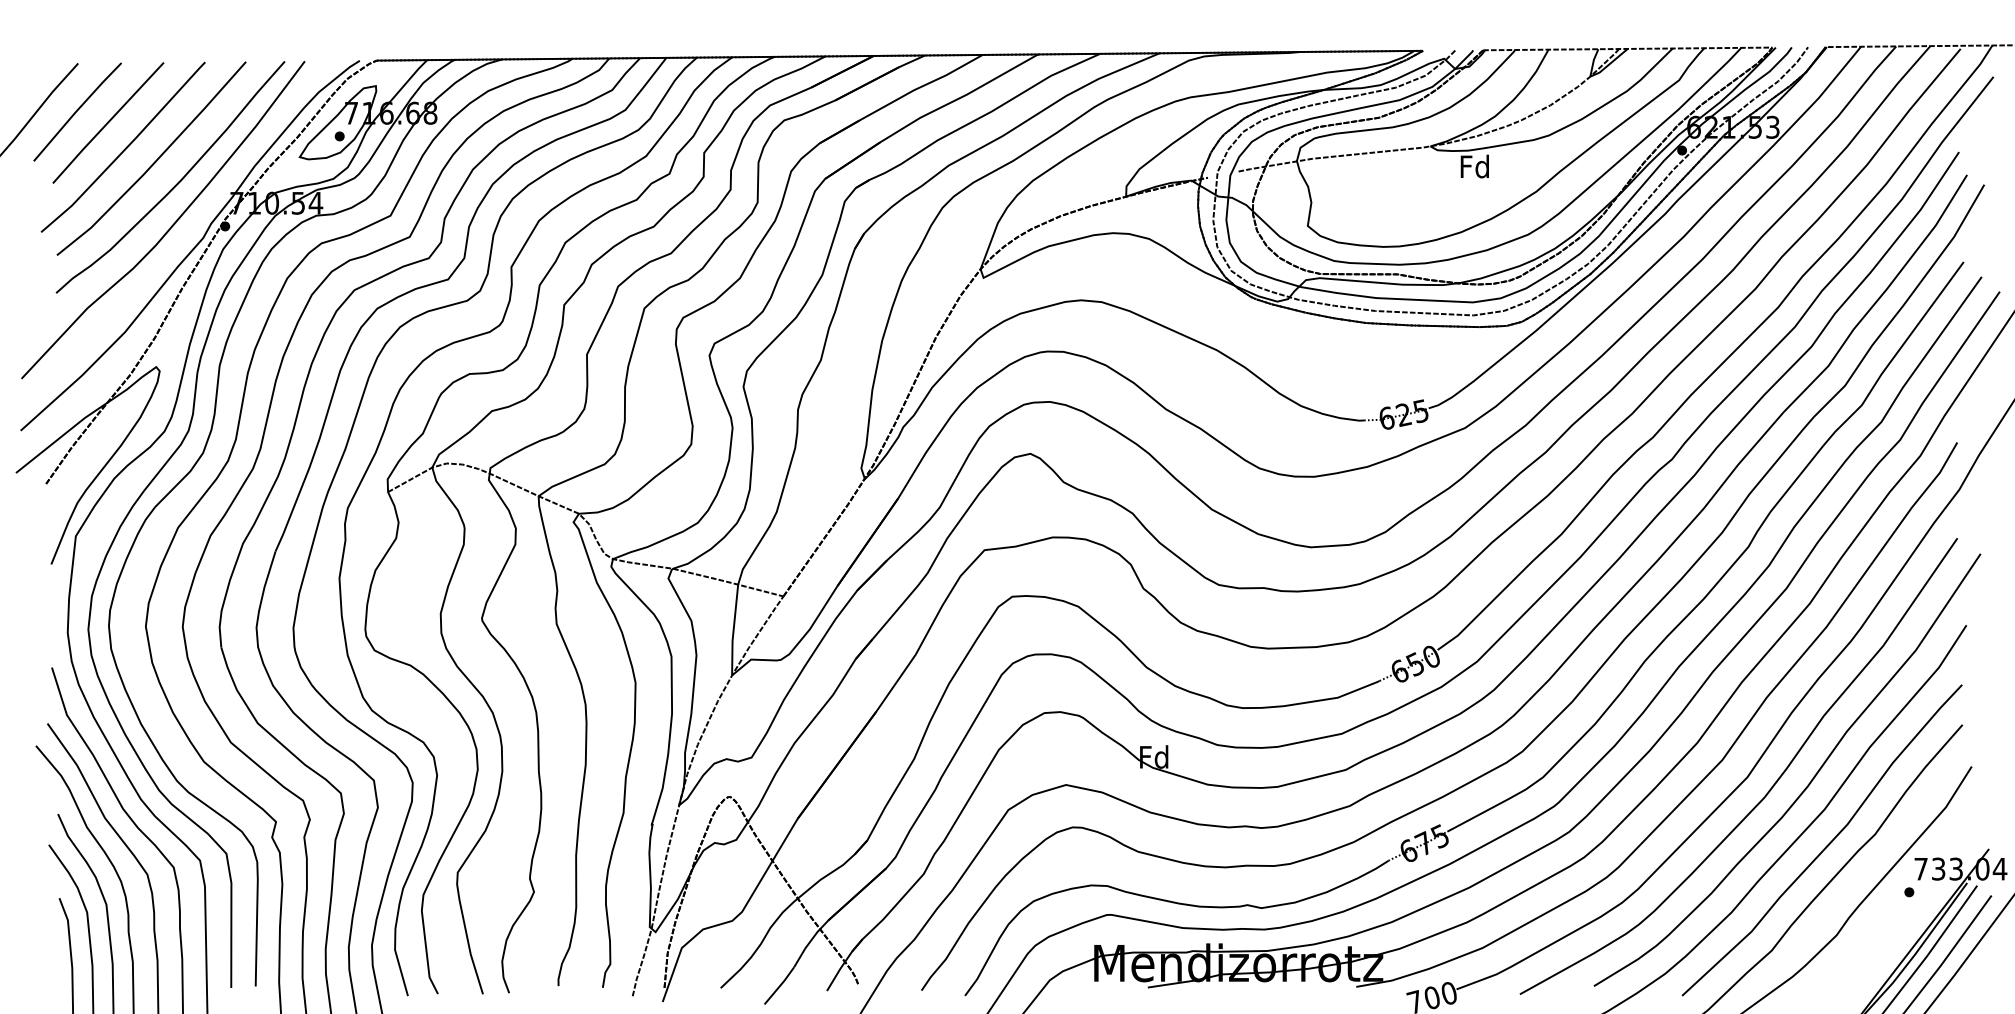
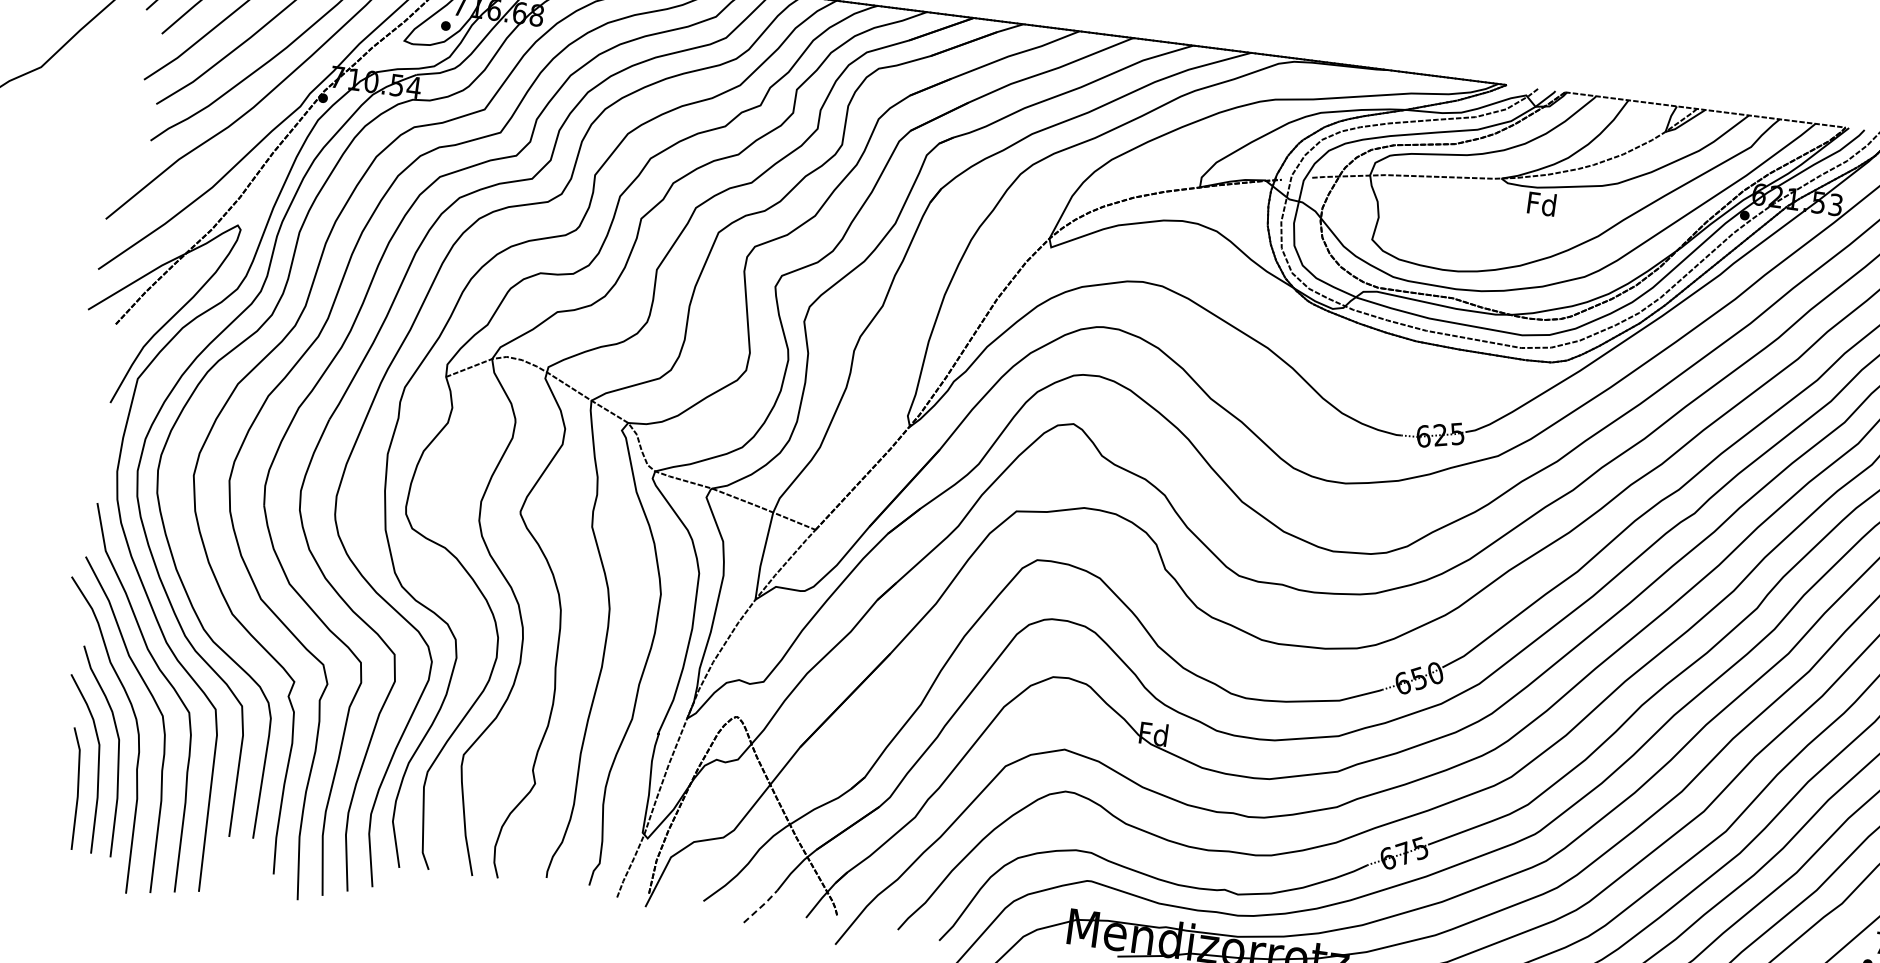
line: (780, 985) -> (761, 906), solid -> dashed

